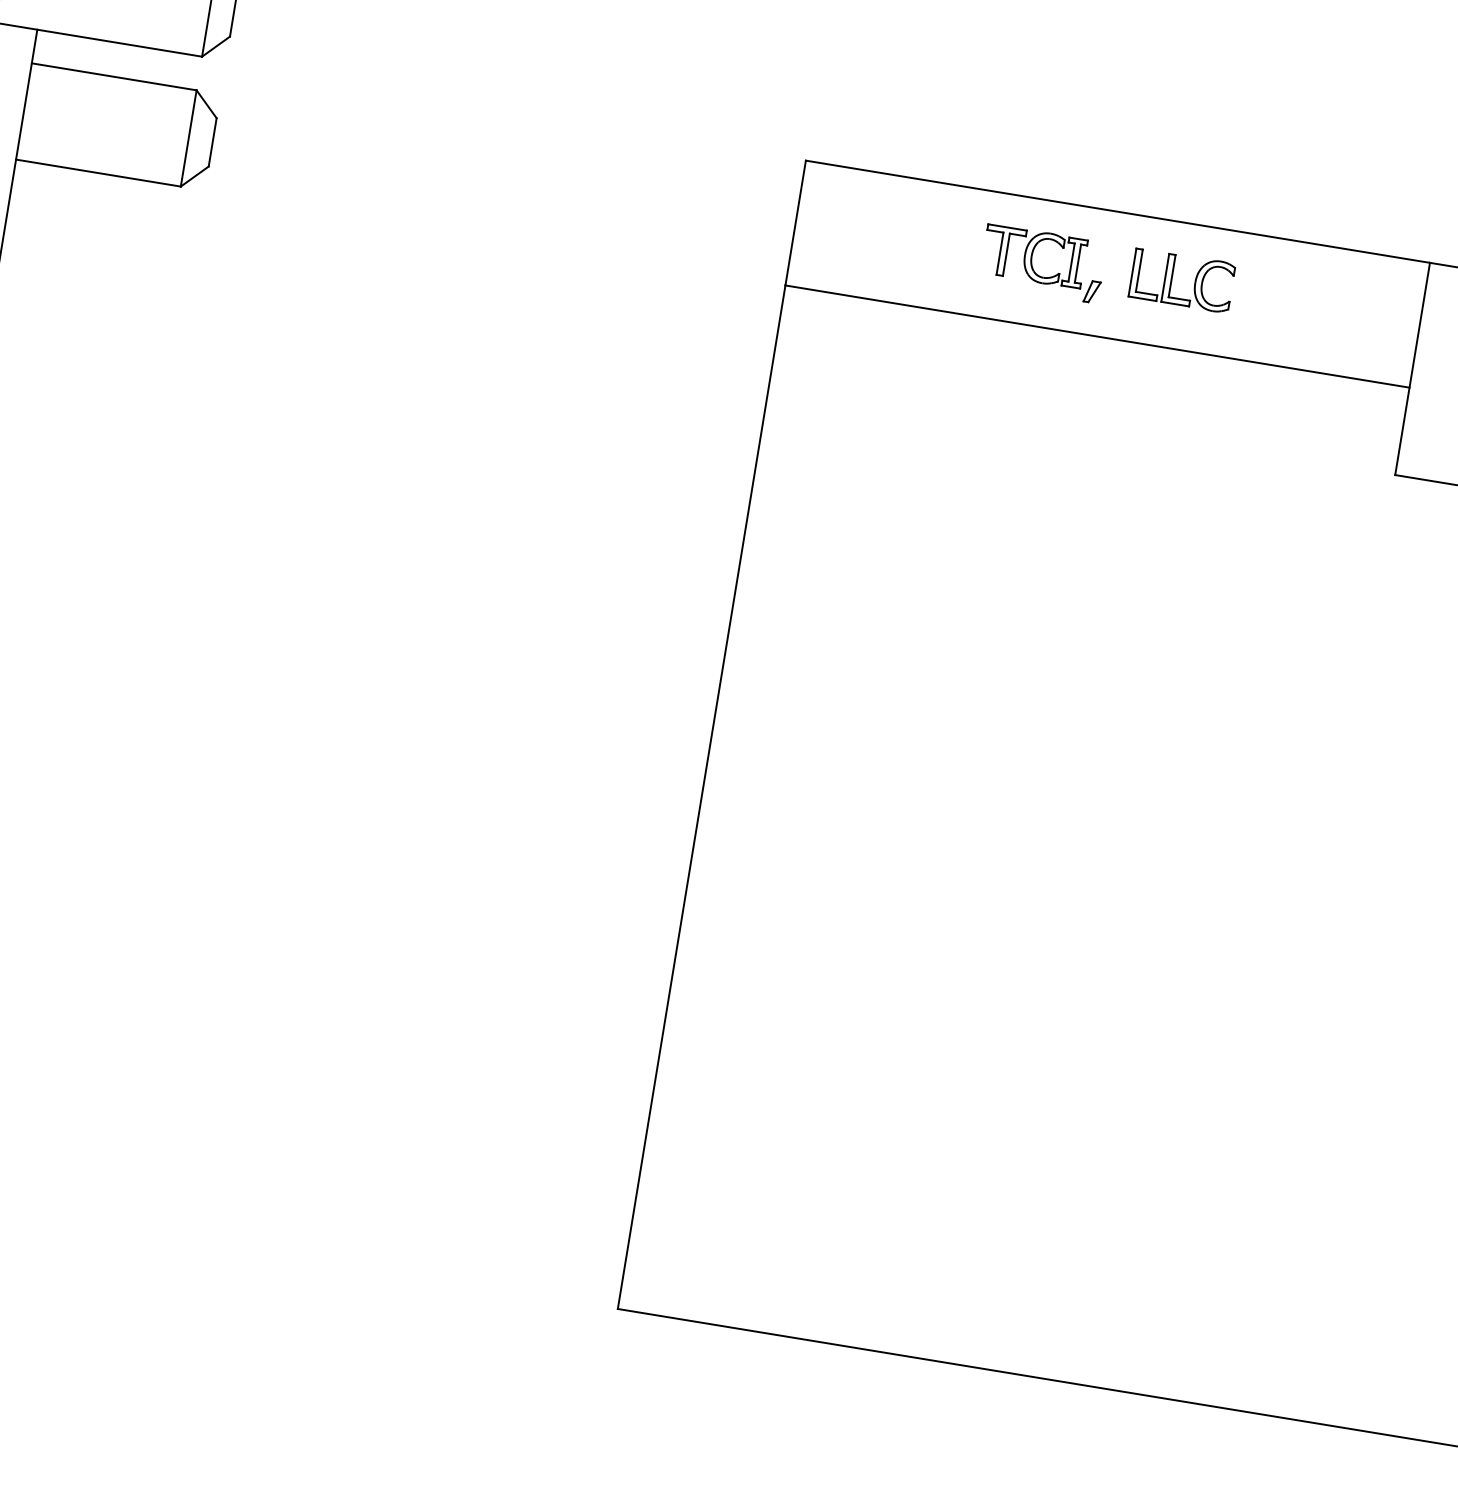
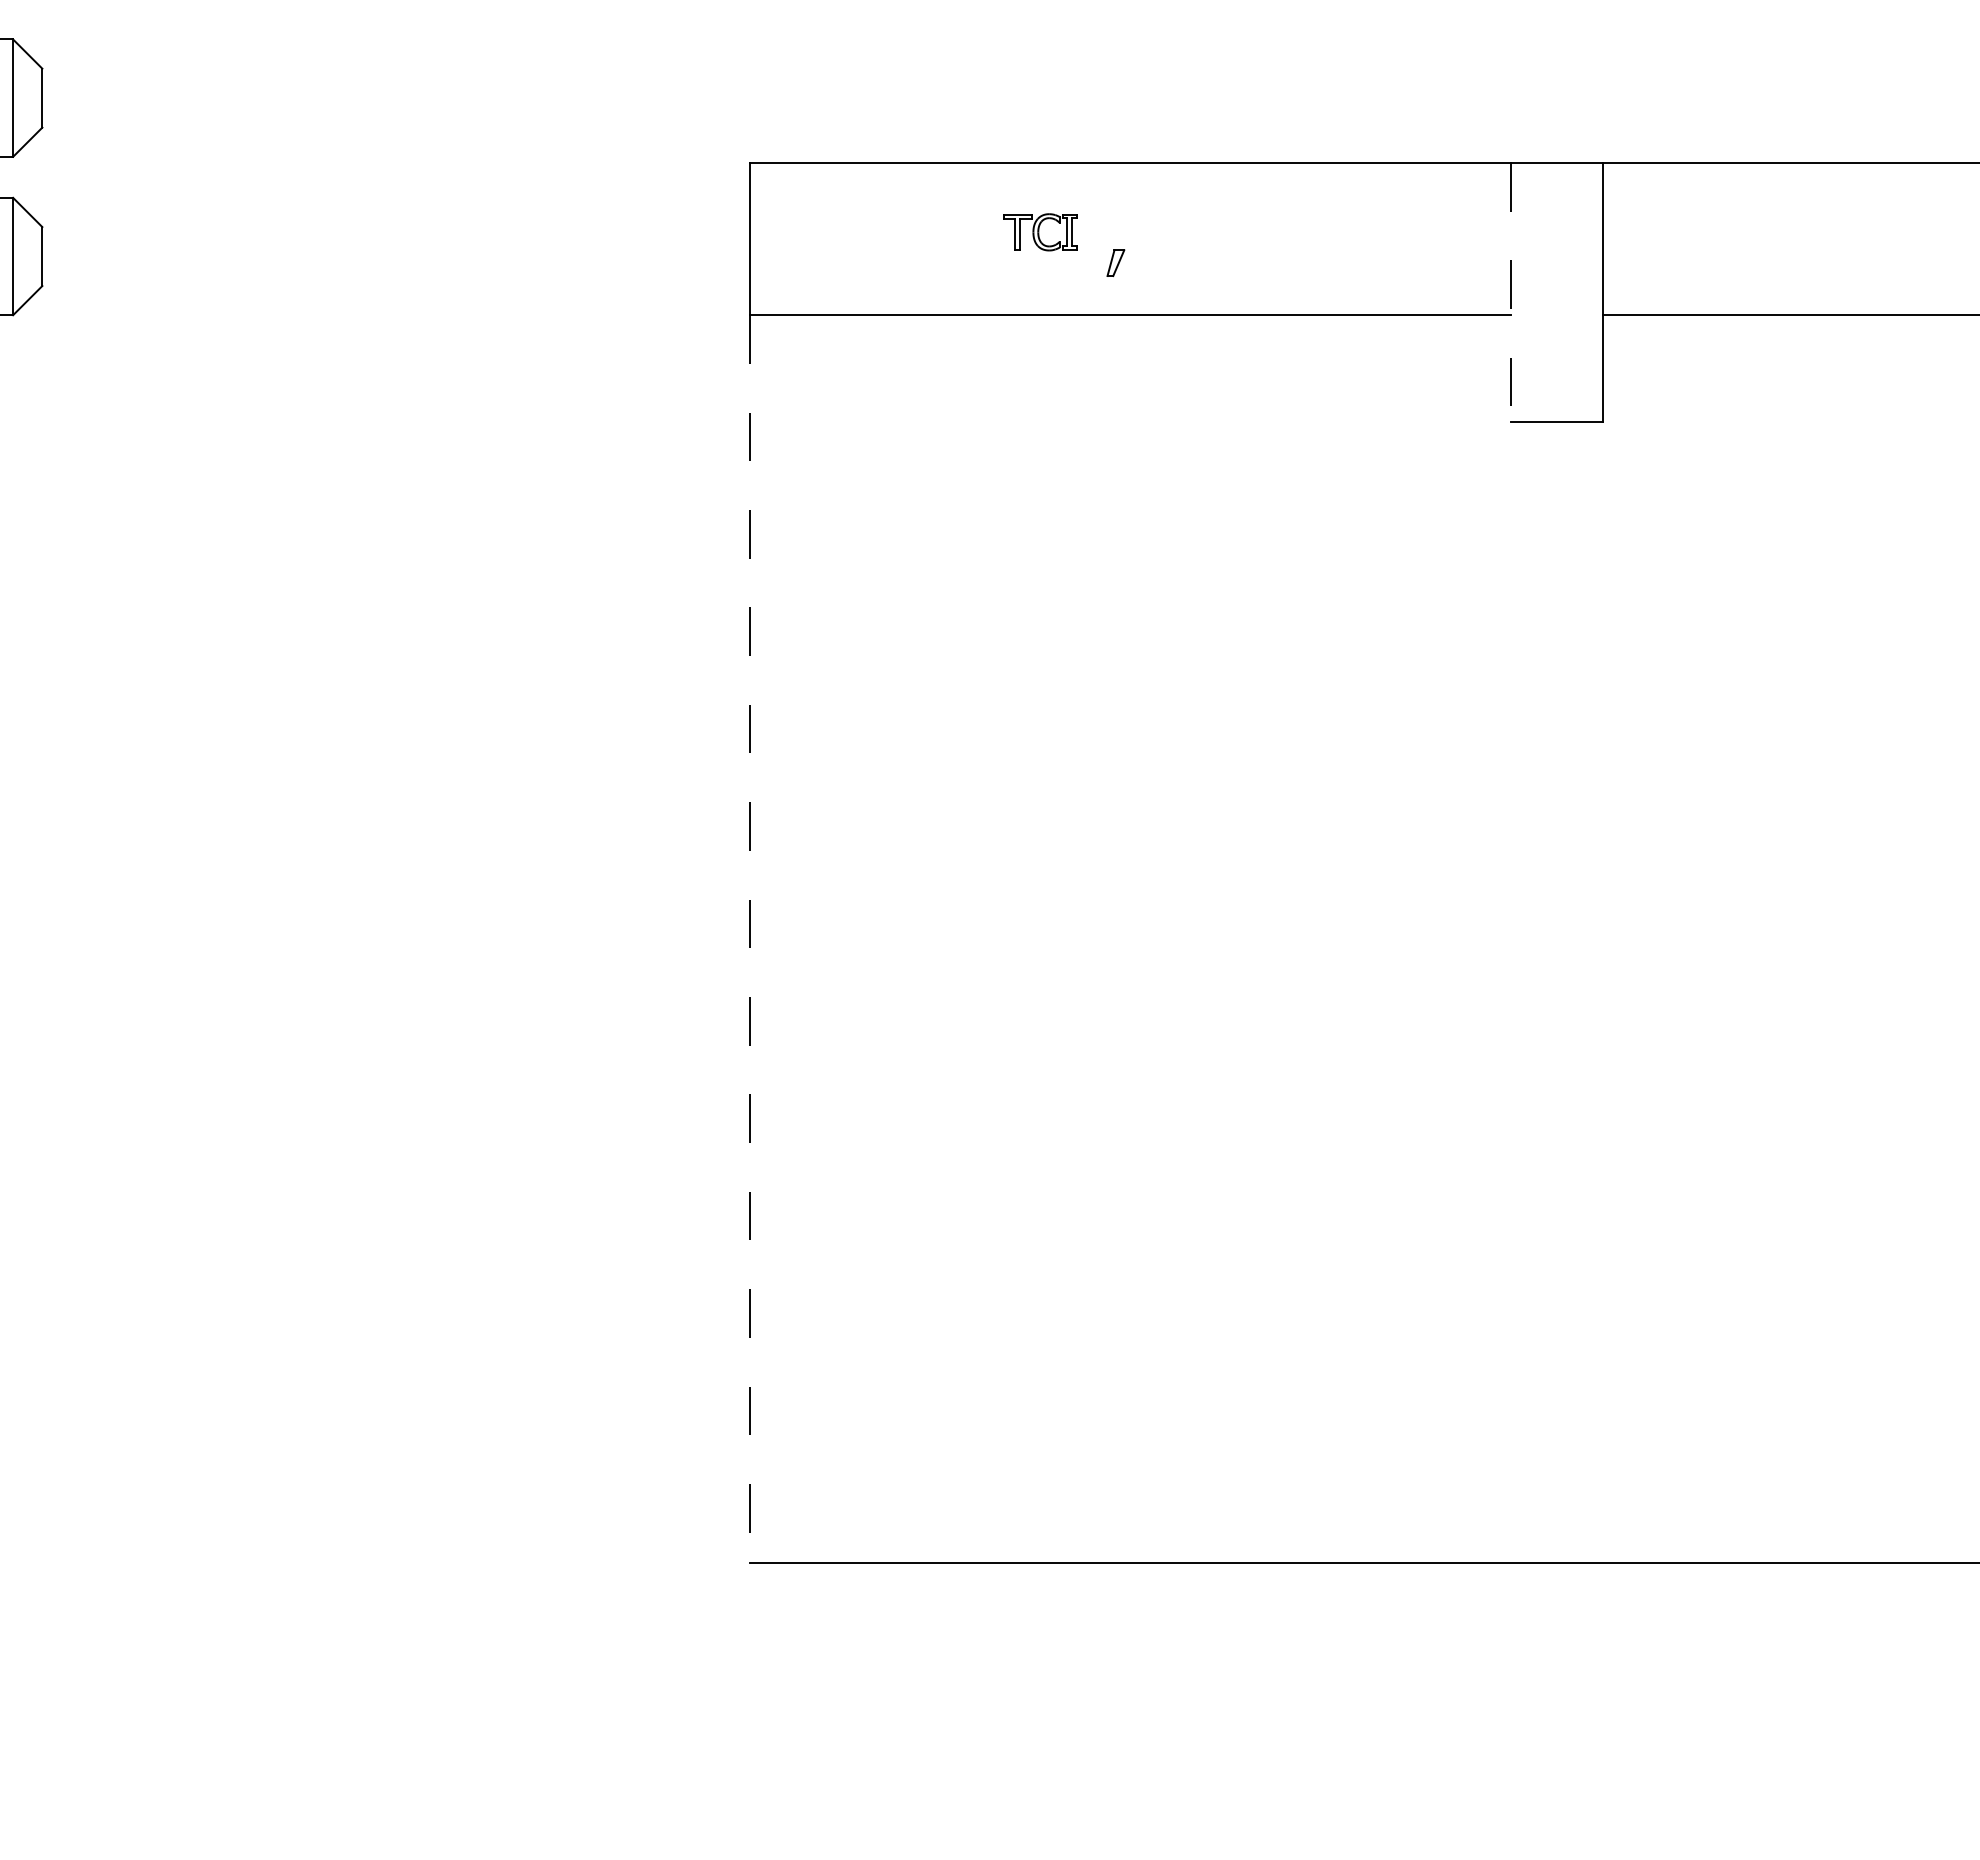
part: (1033, 256) -> (1039, 232), size x0.6
part: (1172, 279) -> (1208, 232), removed
line: (1412, 369) -> (1511, 292), solid -> dashed
line: (701, 797) -> (750, 939), solid -> dashed

